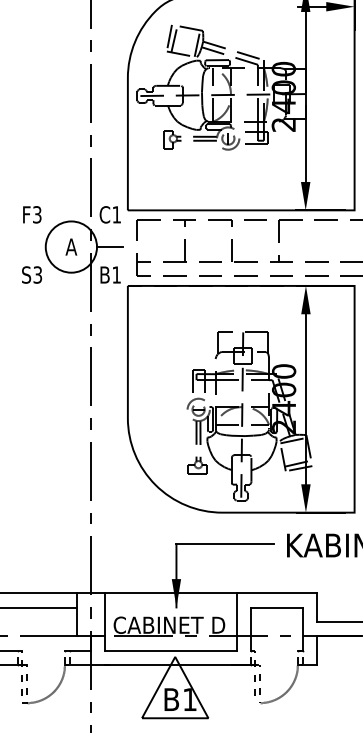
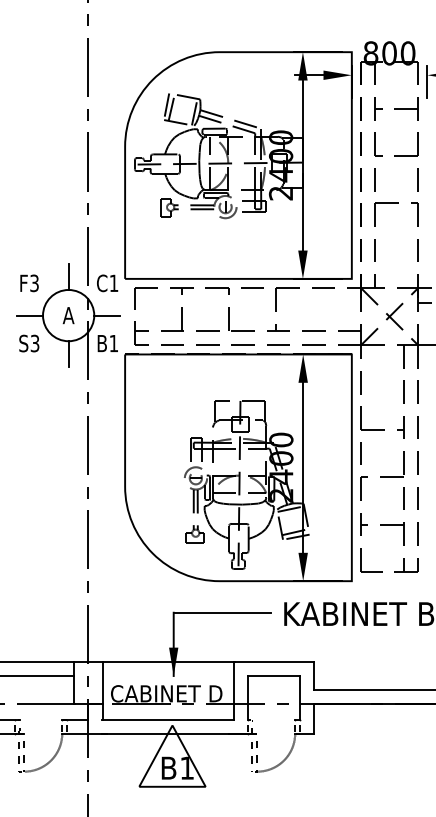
line: (71, 207) -> (68, 276), added
line: (33, 246) -> (30, 315), added
line: (71, 284) -> (68, 353), added

